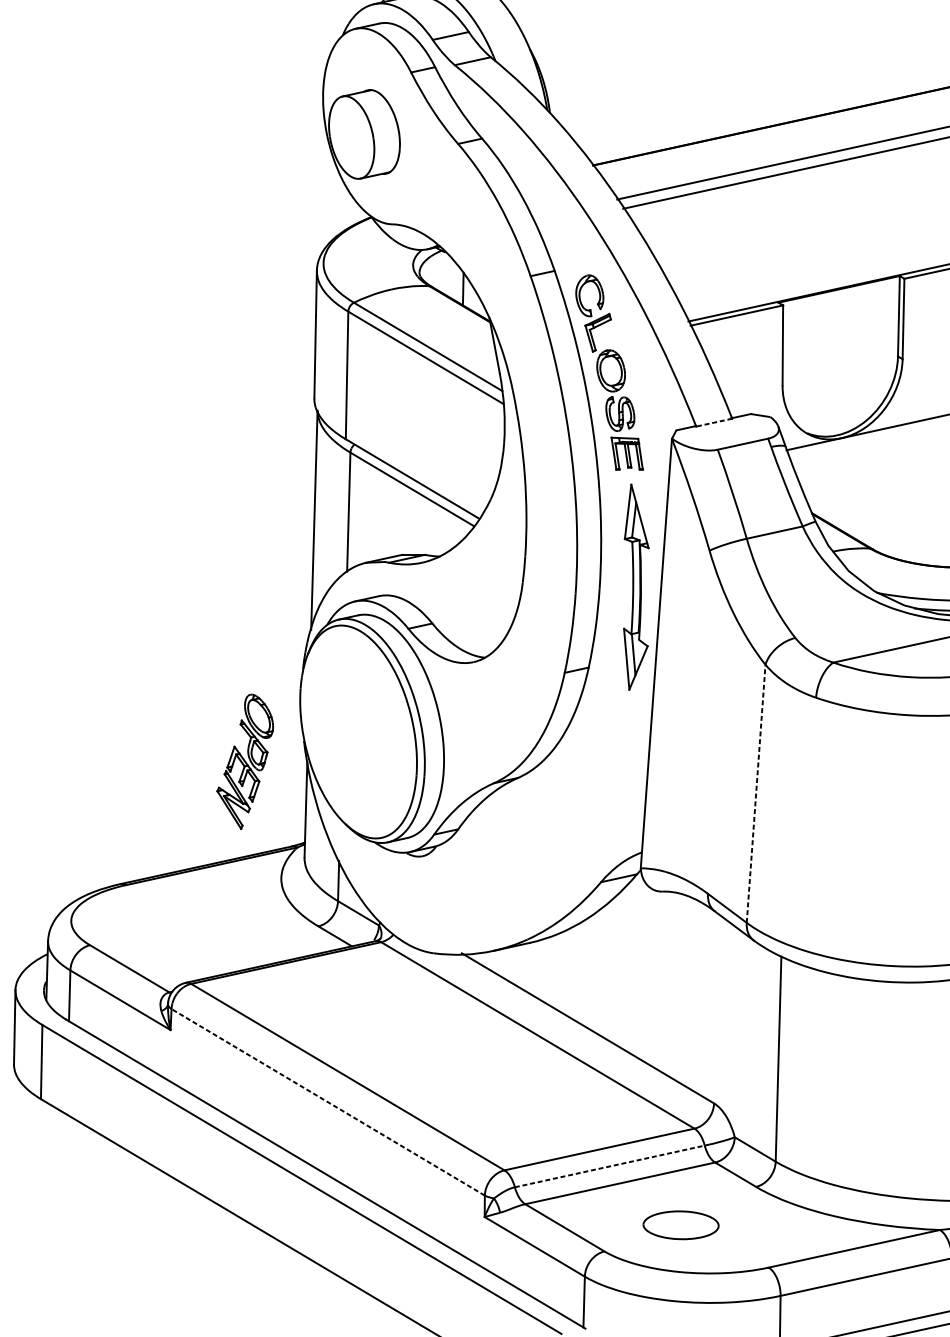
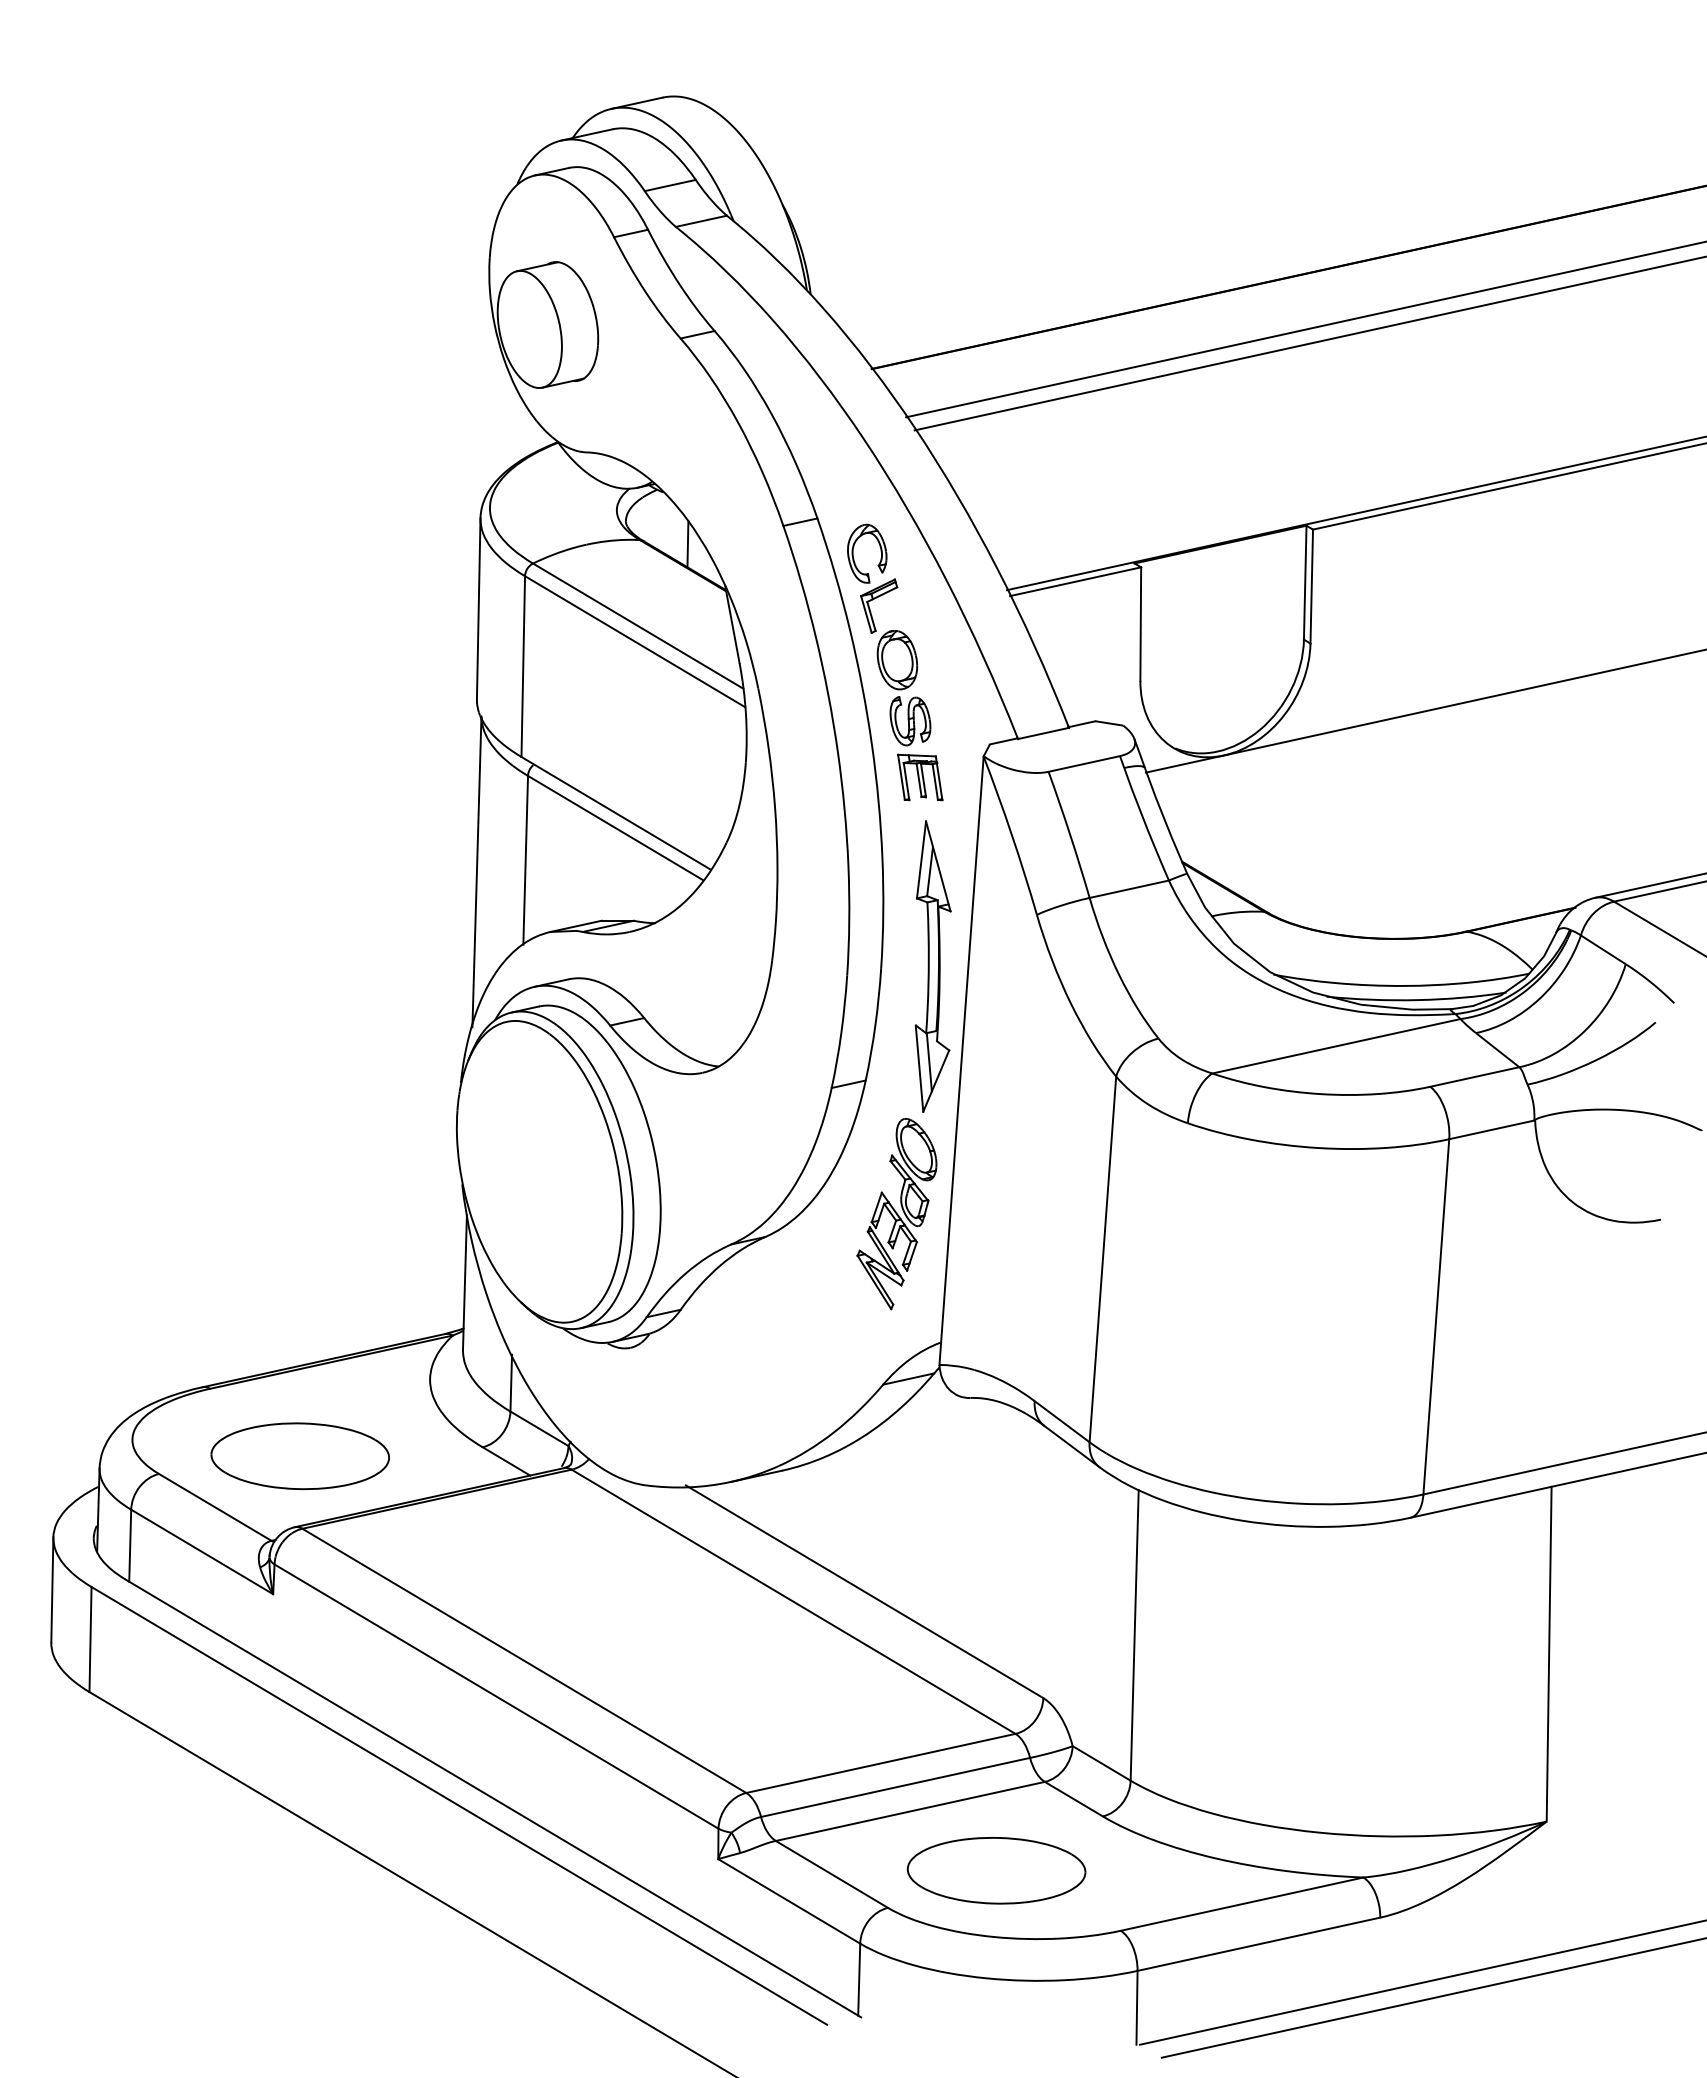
line: (714, 422) -> (1043, 733), dashed -> solid
part: (244, 762) -> (896, 1214), moved
line: (755, 793) -> (1102, 1258), dashed -> solid
part: (189, 932) -> (299, 1456), added
line: (328, 1102) -> (496, 1696), dashed -> solid
line: (609, 1166) -> (895, 1787), dashed -> solid
part: (681, 1225) -> (996, 1870), size x1.67

